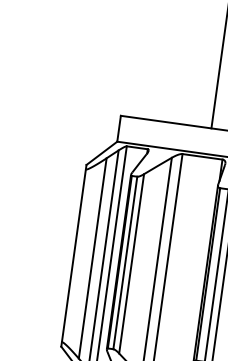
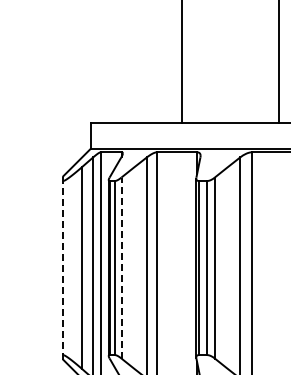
line: (74, 256) -> (63, 268), solid -> dashed
line: (131, 264) -> (121, 268), solid -> dashed

